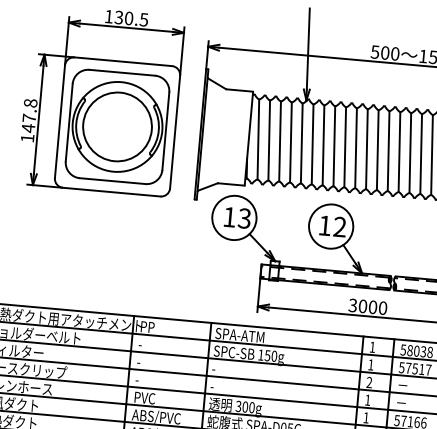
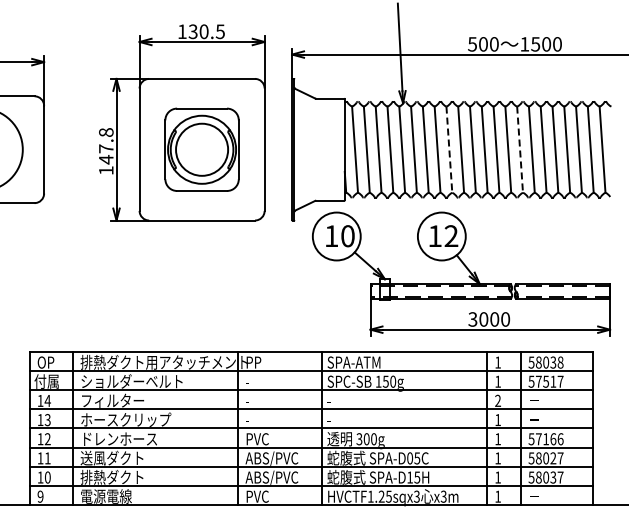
part: (116, 126) -> (201, 149), size x0.7
line: (345, 148) -> (449, 150), solid -> dashed
line: (410, 153) -> (520, 150), solid -> dashed
text: (244, 218) -> (347, 236), 13 -> 10

